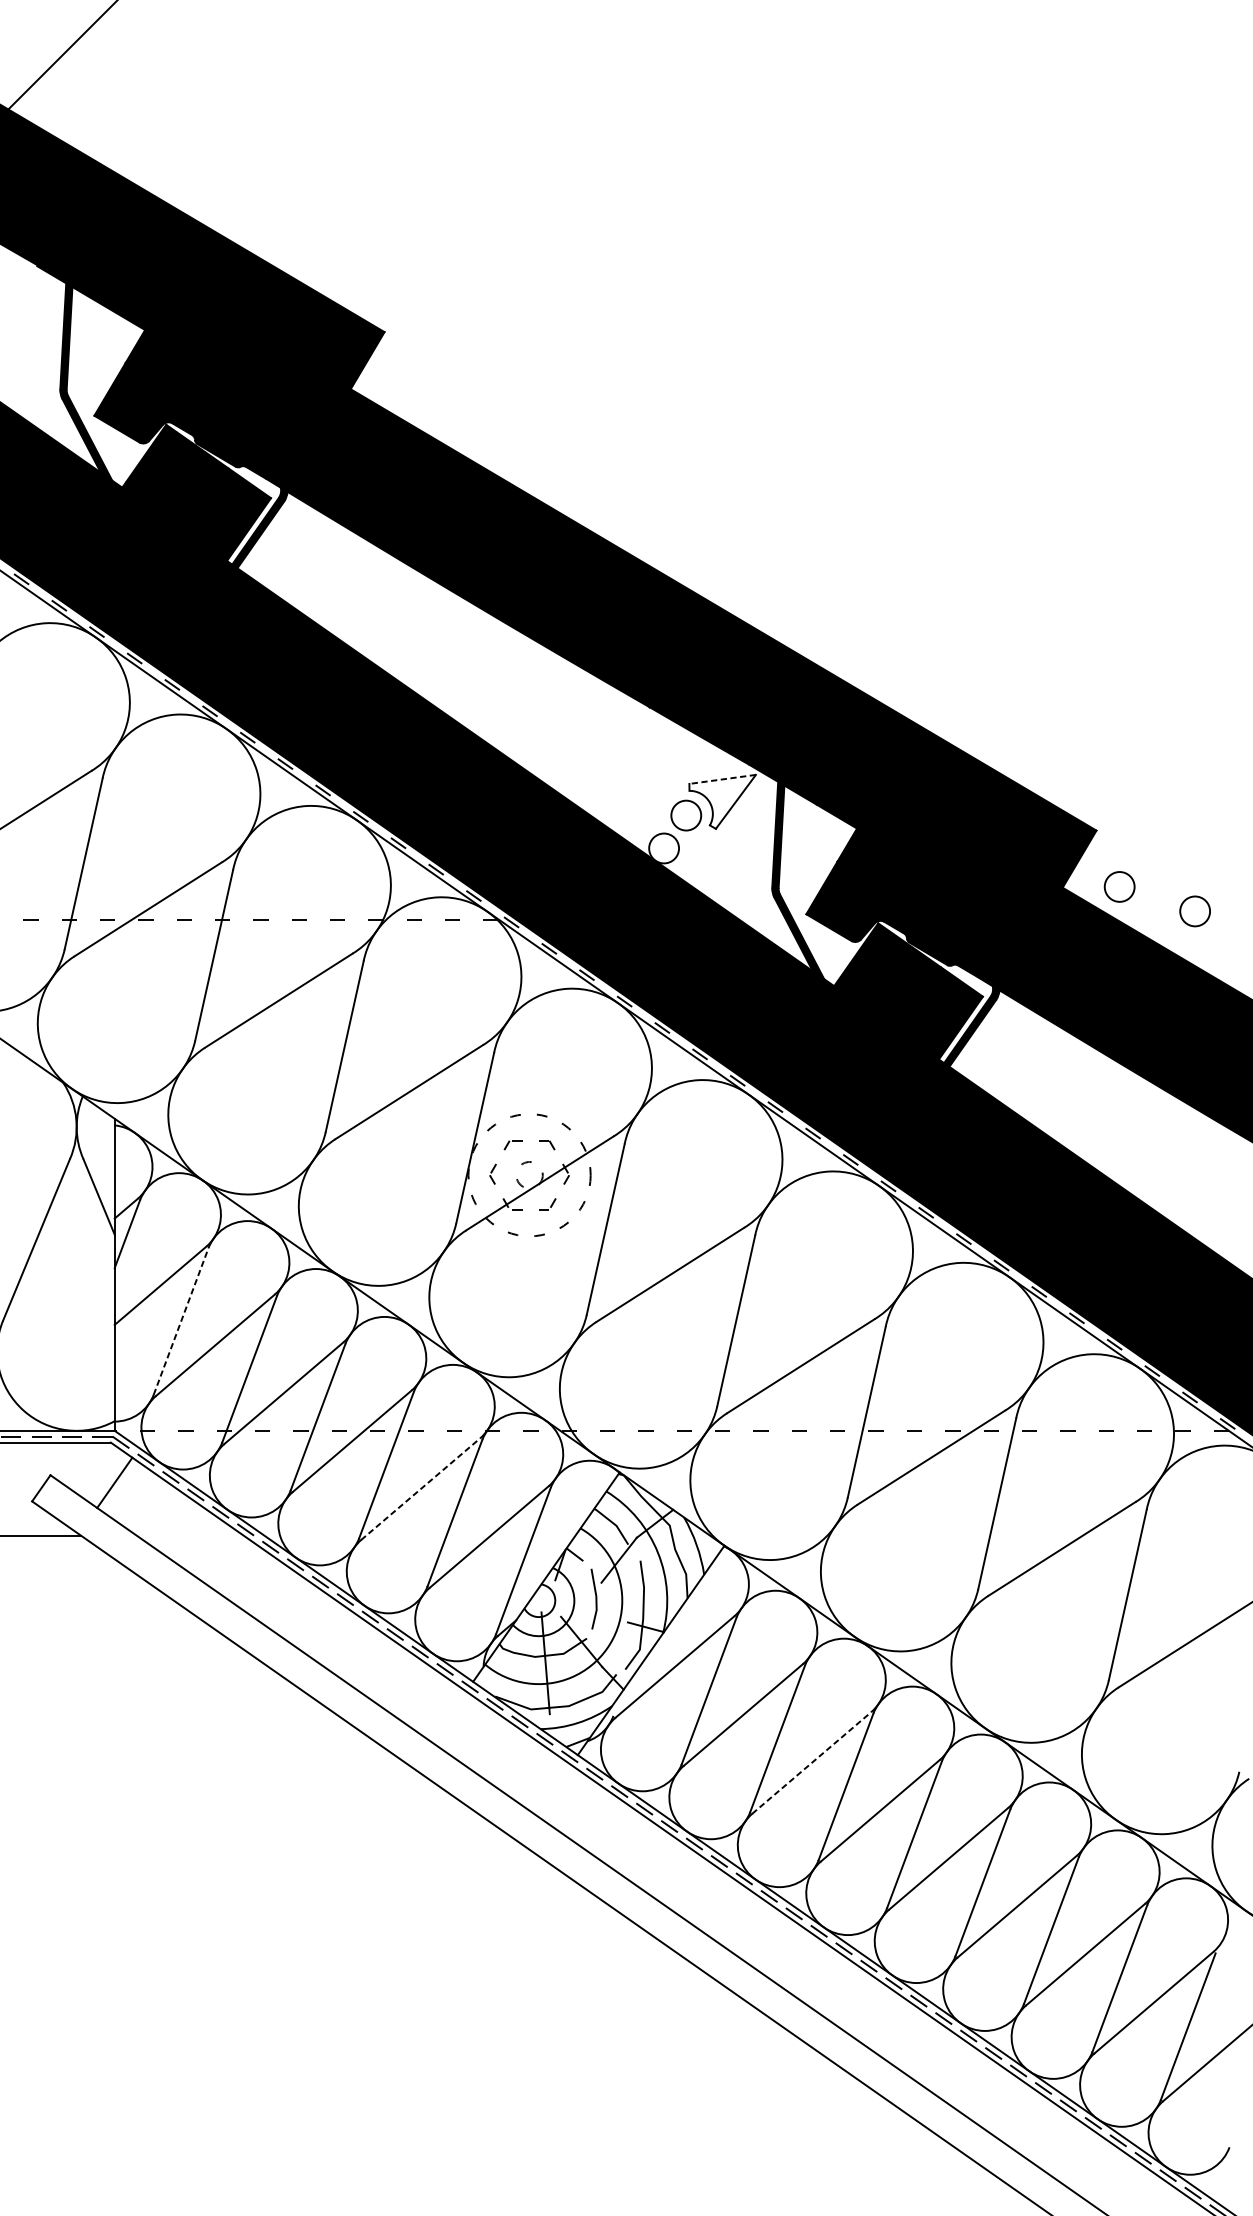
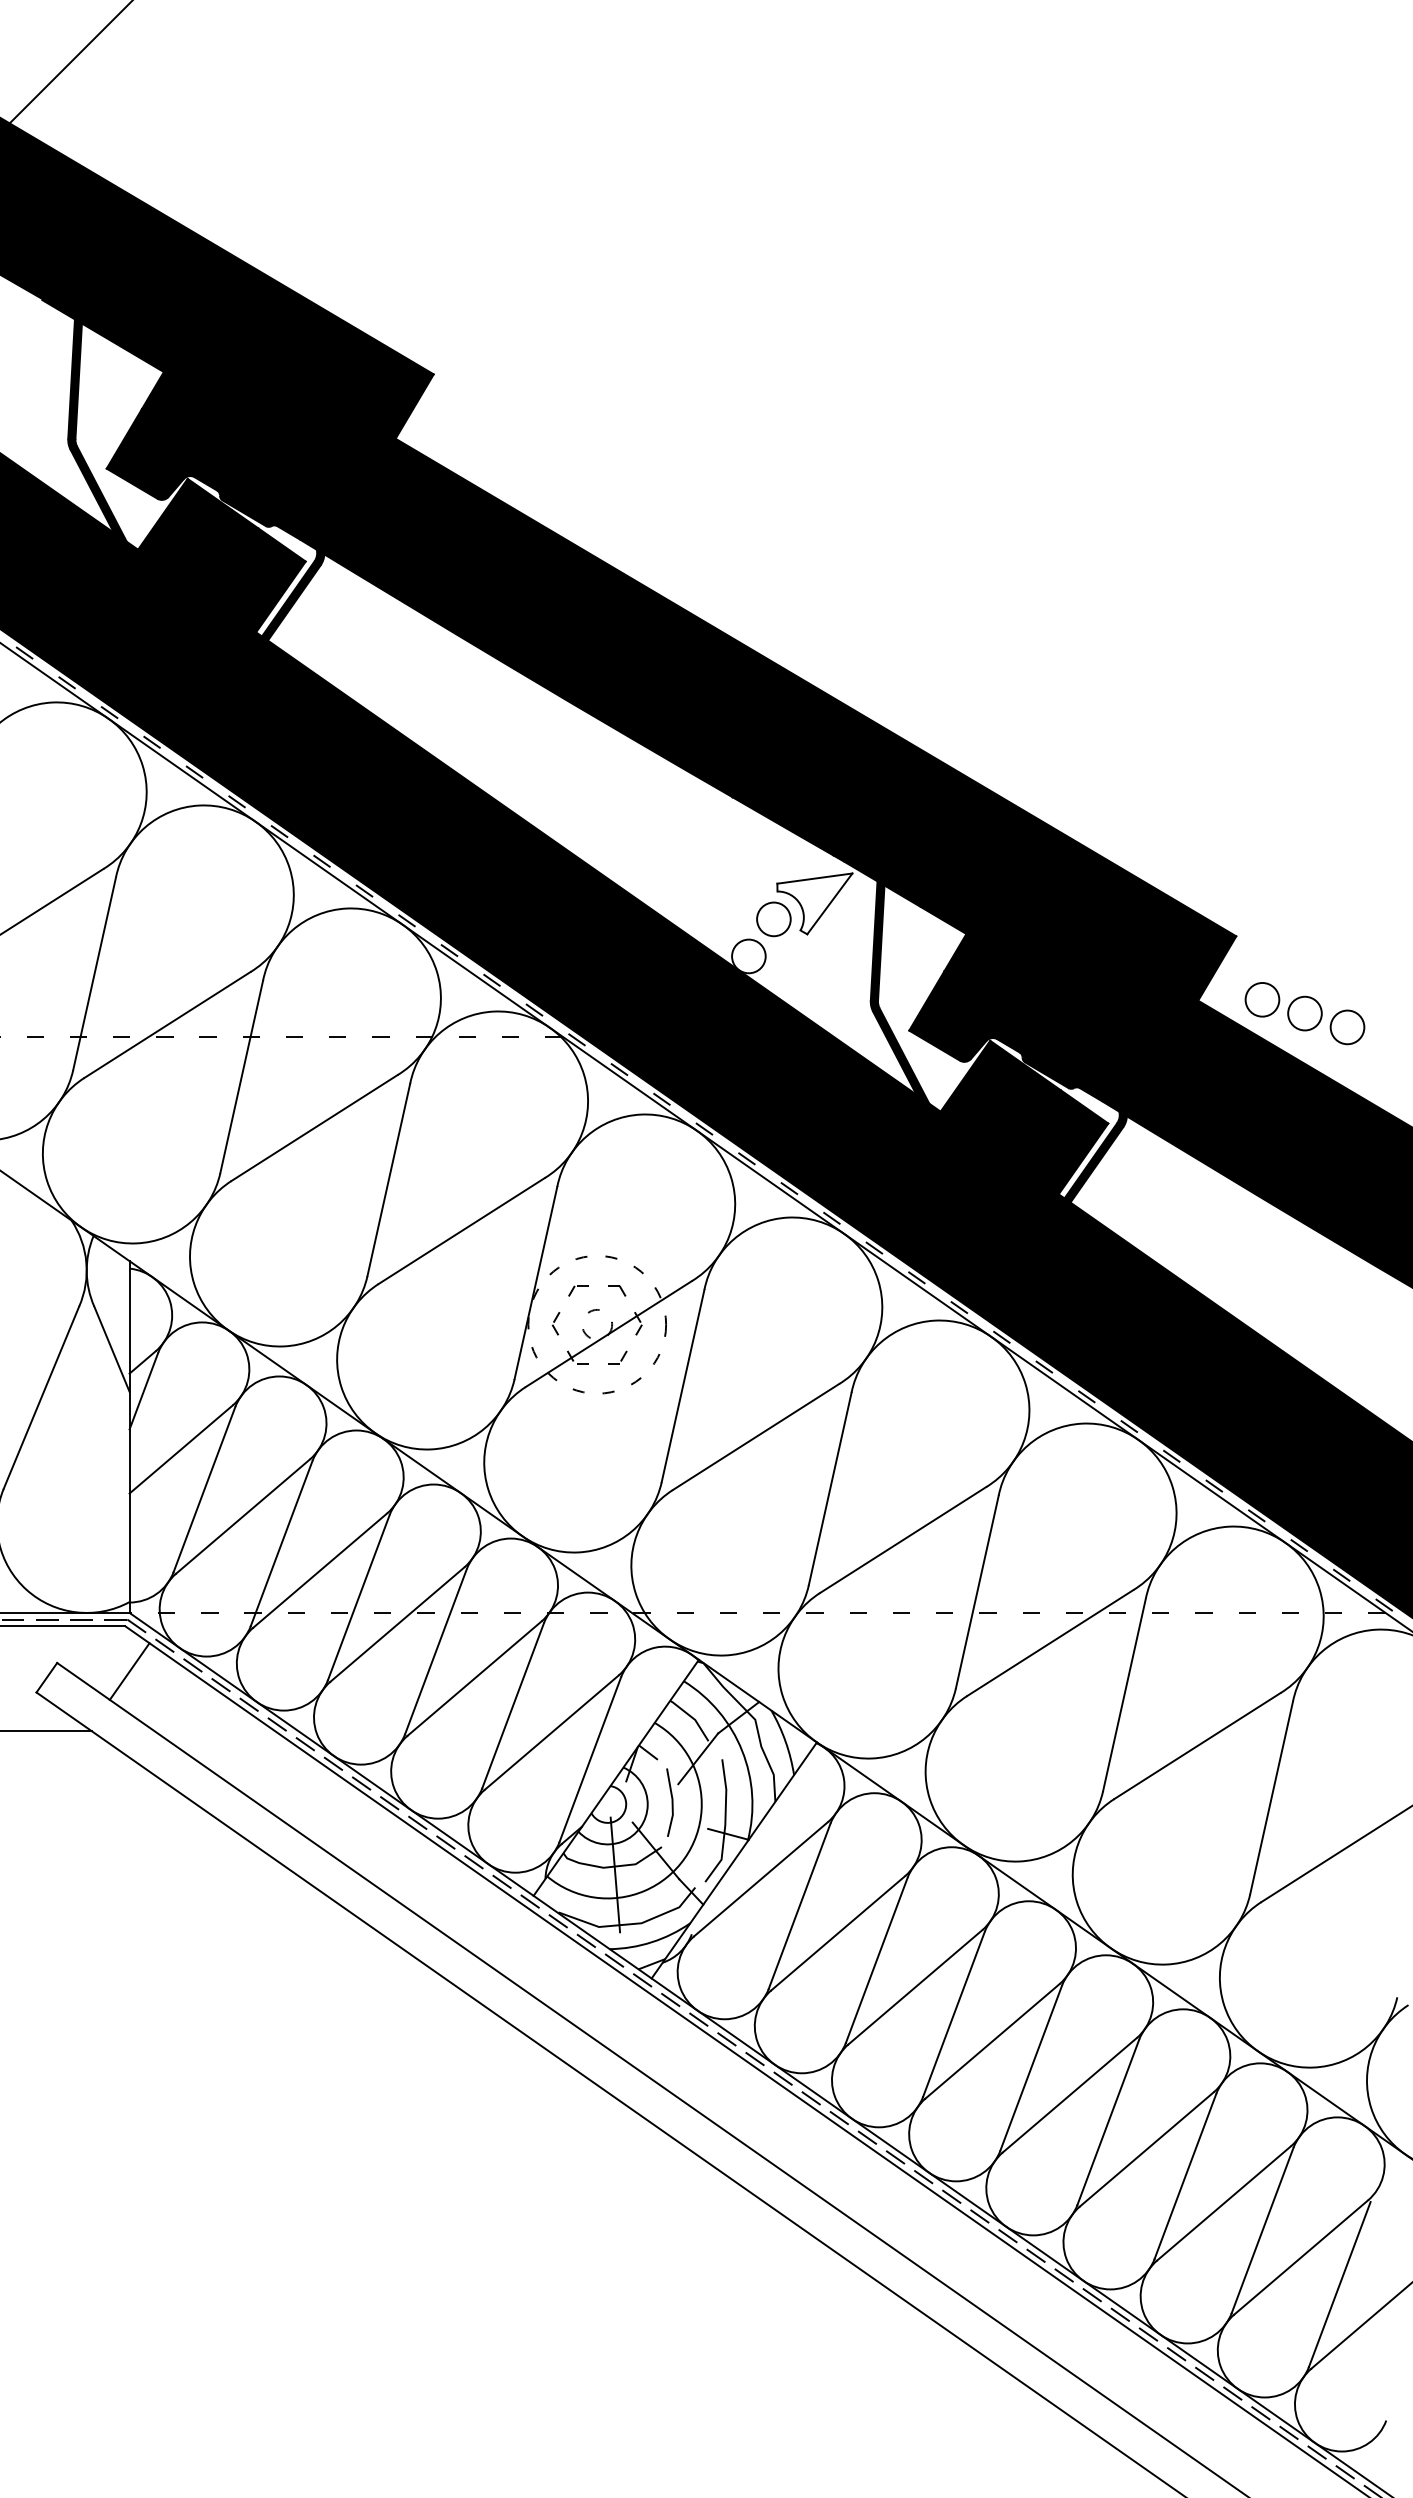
line: (722, 779) -> (814, 878), dashed -> solid
circle: (1156, 899) -> (1304, 1013), added
line: (181, 1321) -> (204, 1489), dashed -> solid
line: (420, 1489) -> (474, 1678), dashed -> solid
line: (811, 1763) -> (915, 1987), dashed -> solid

